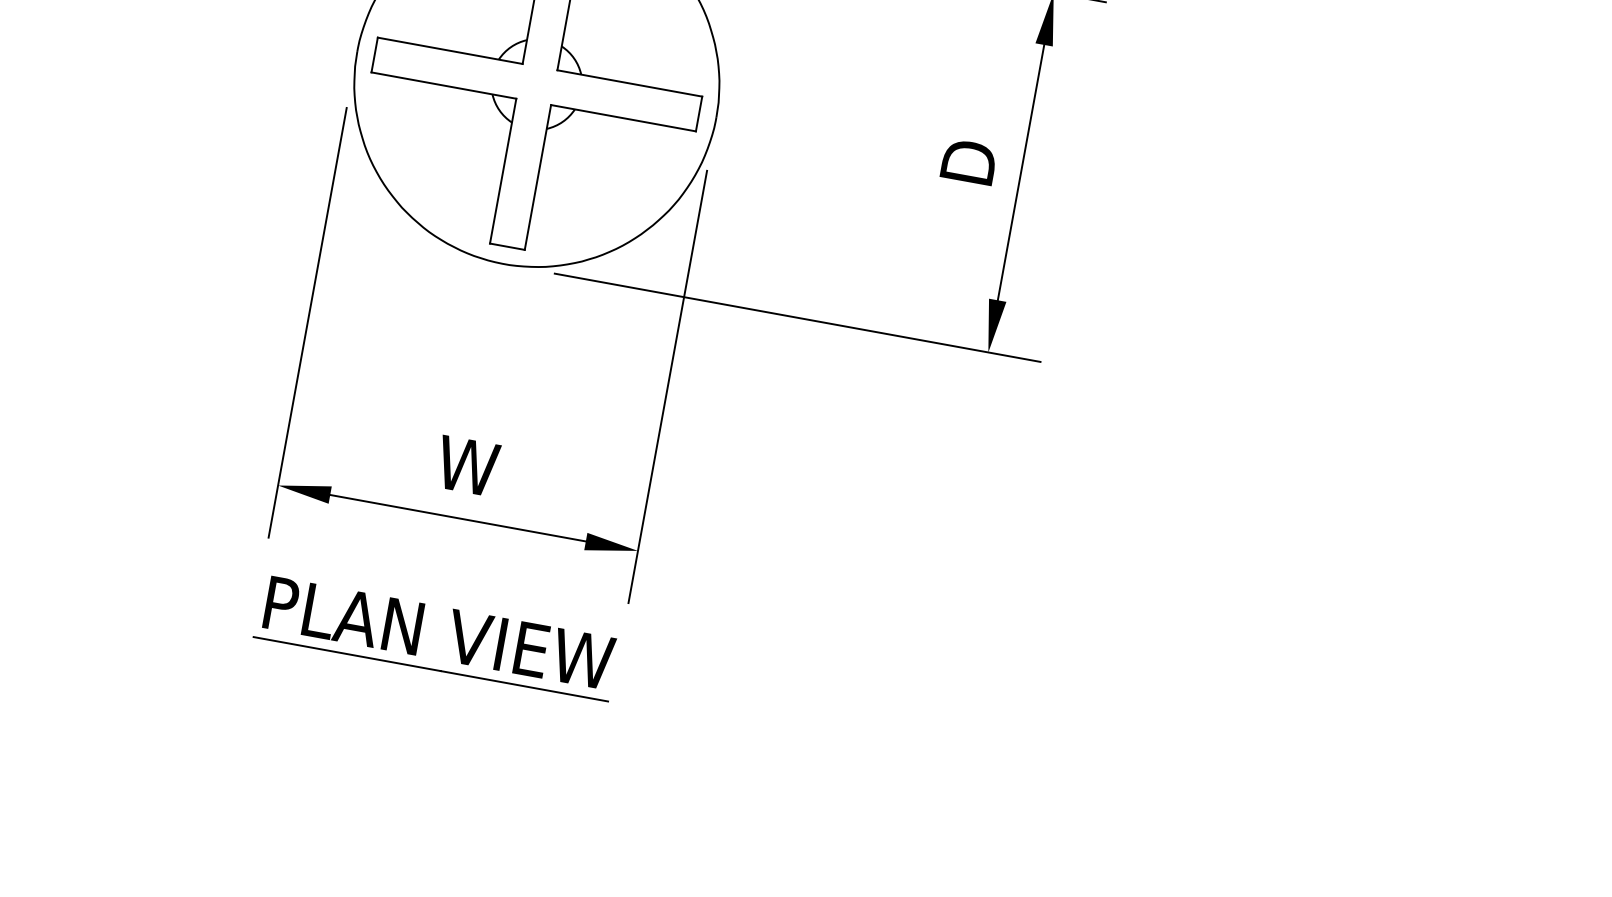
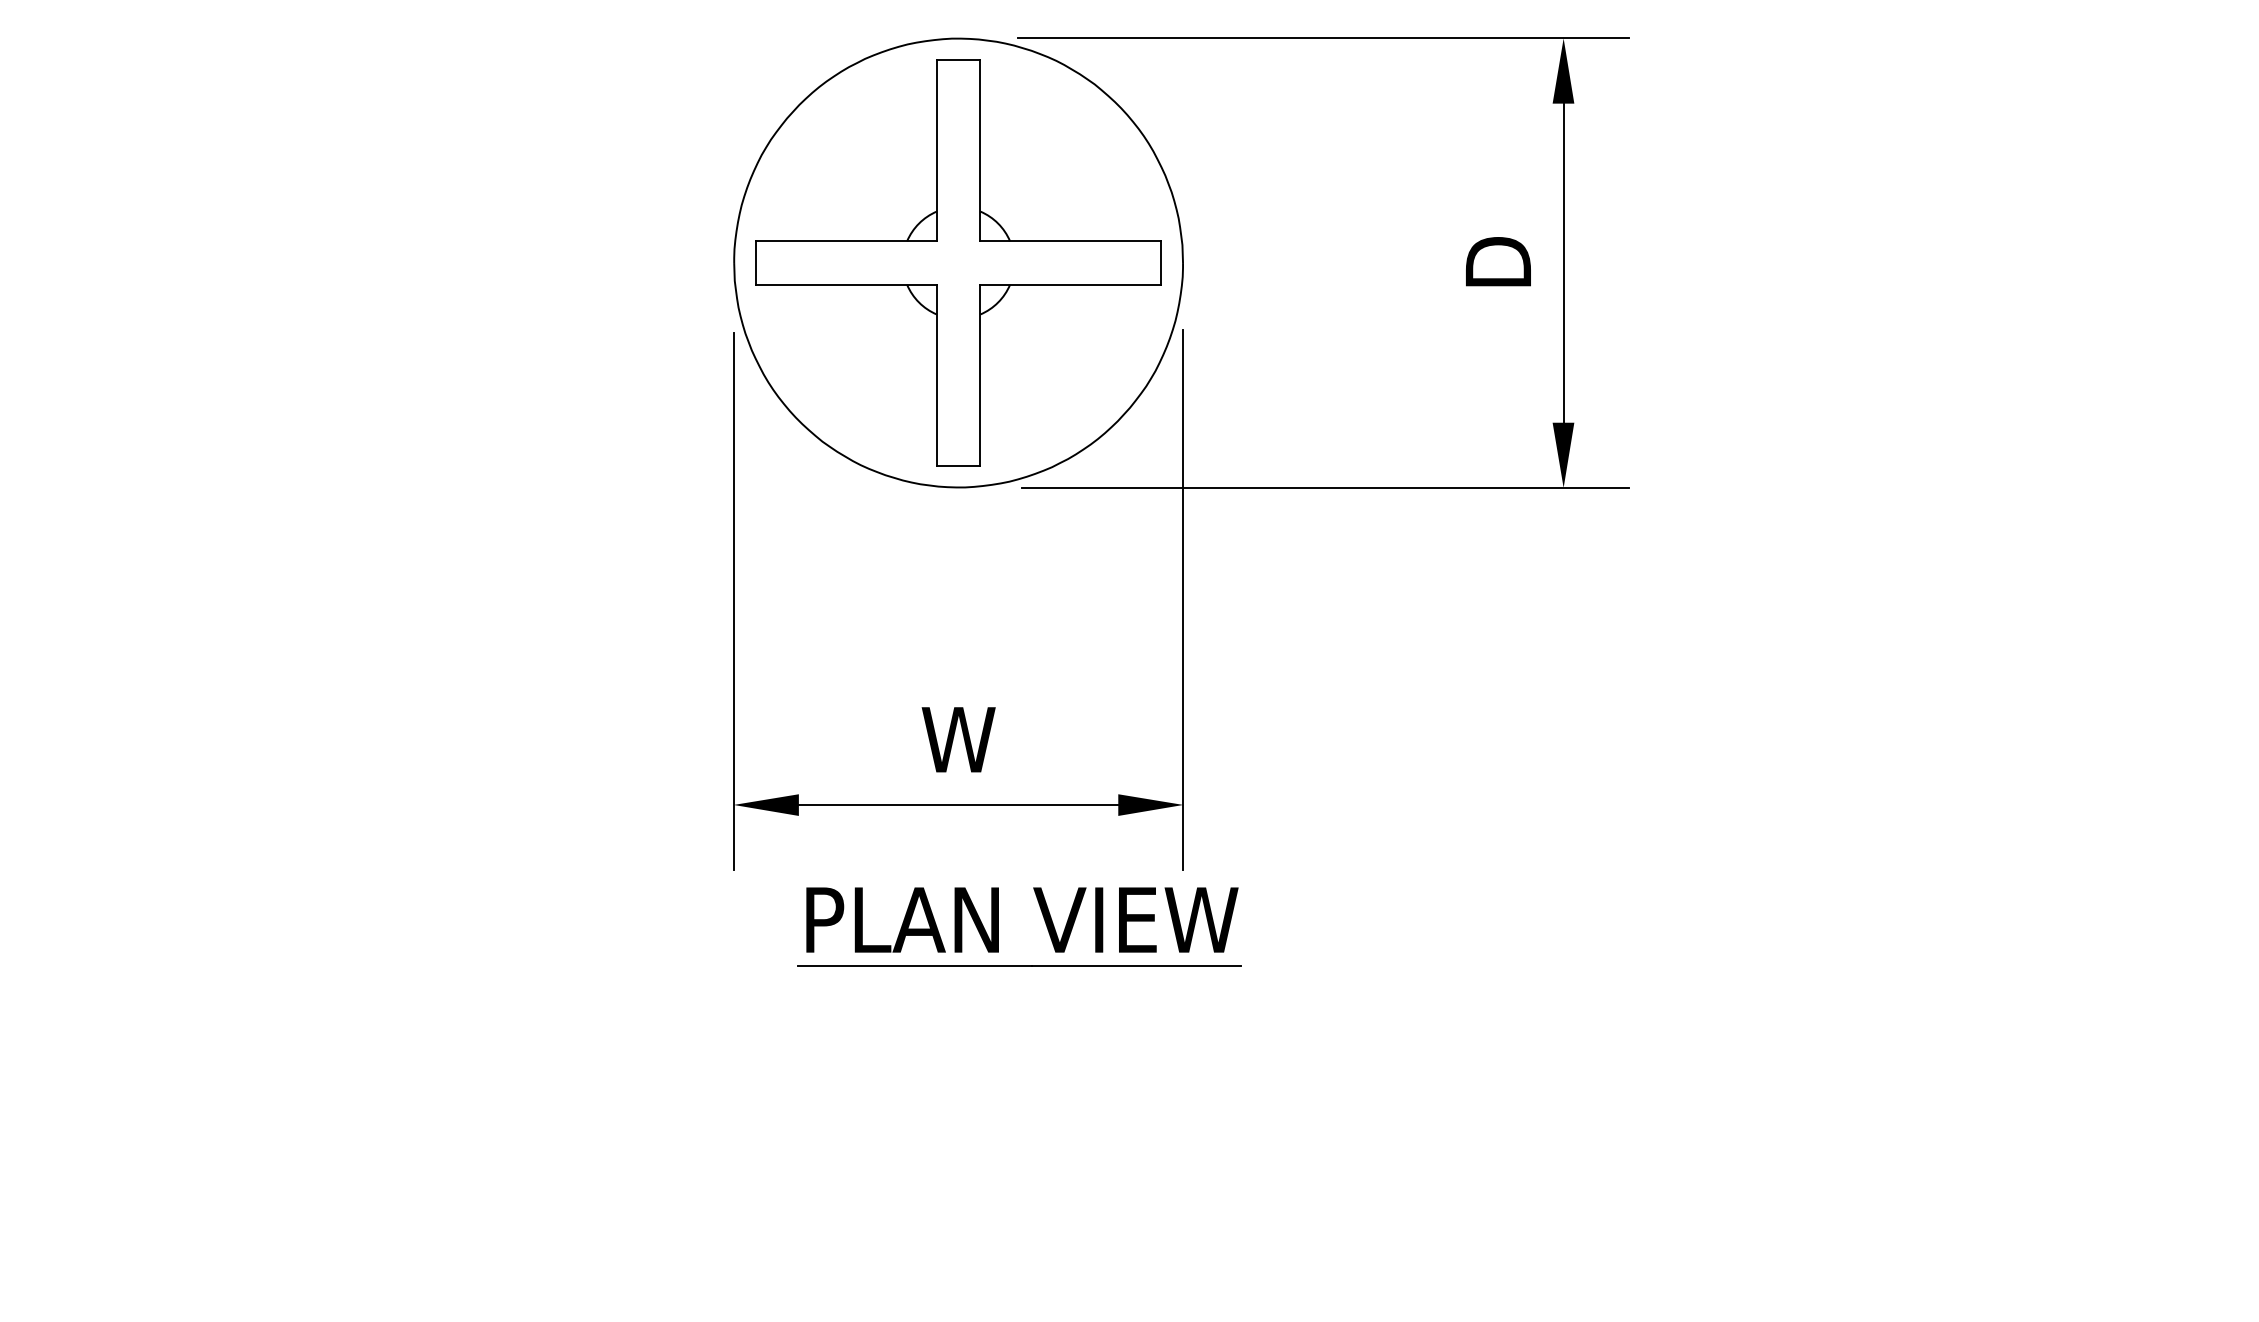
part: (419, 634) -> (998, 926), moved

